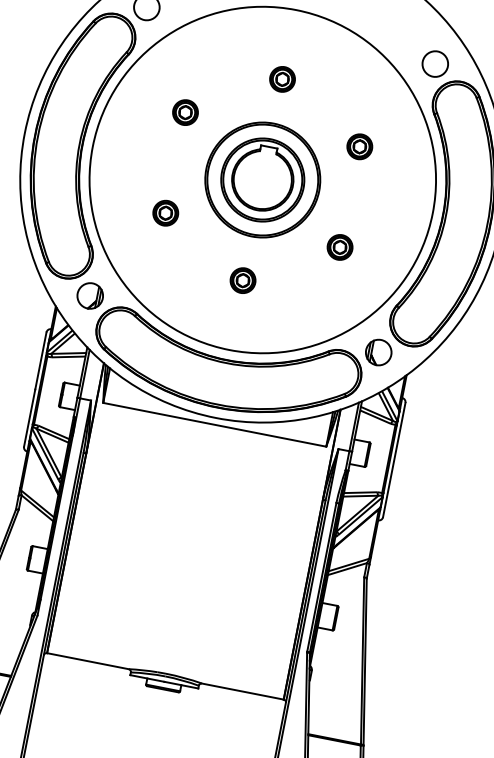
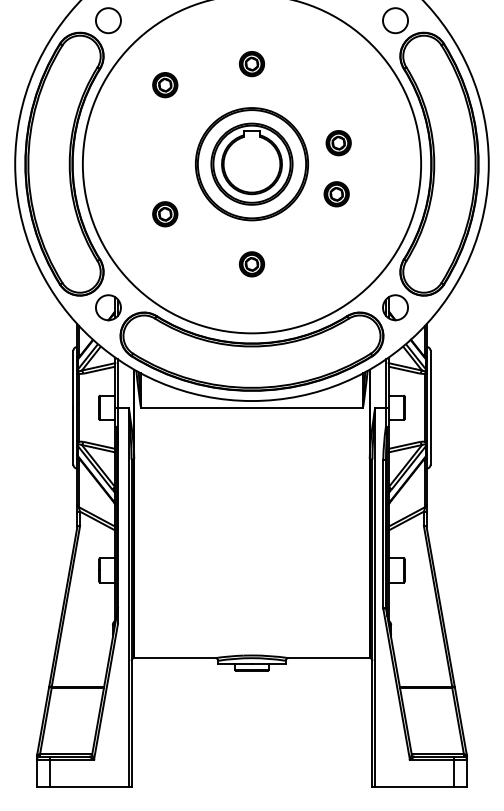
part: (185, 113) -> (165, 85), moved
part: (359, 147) -> (338, 143), moved
part: (339, 247) -> (336, 194), moved

